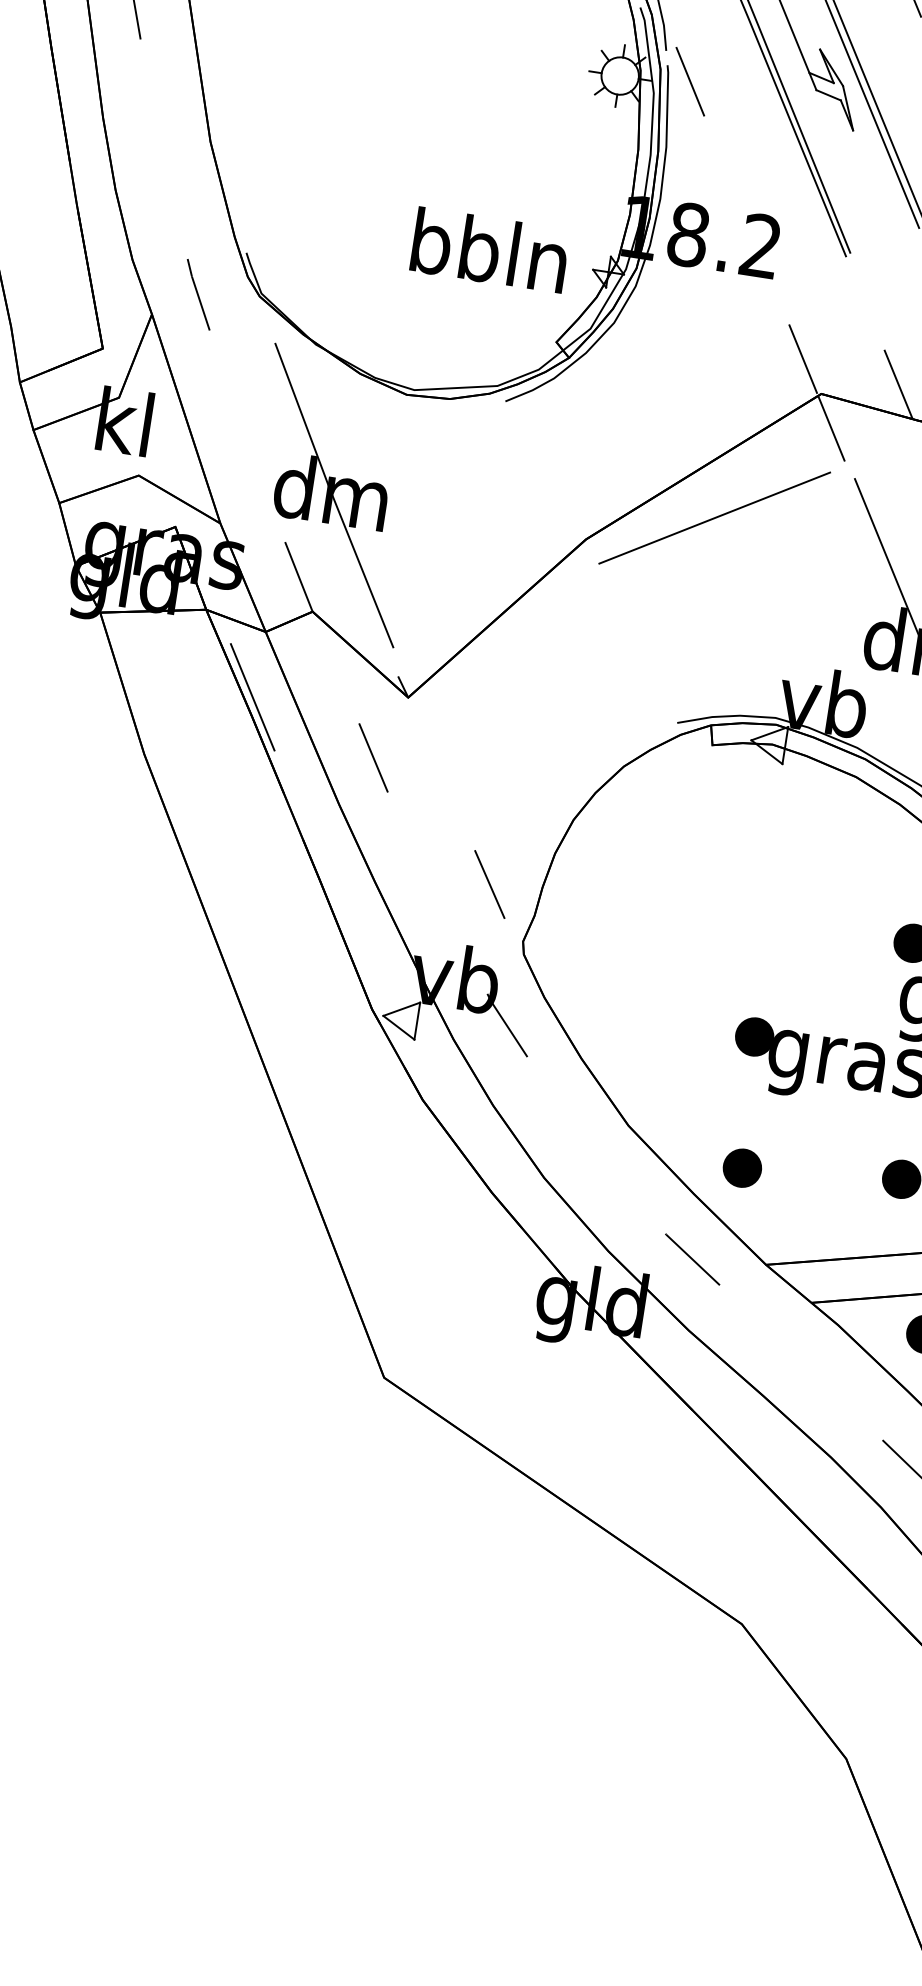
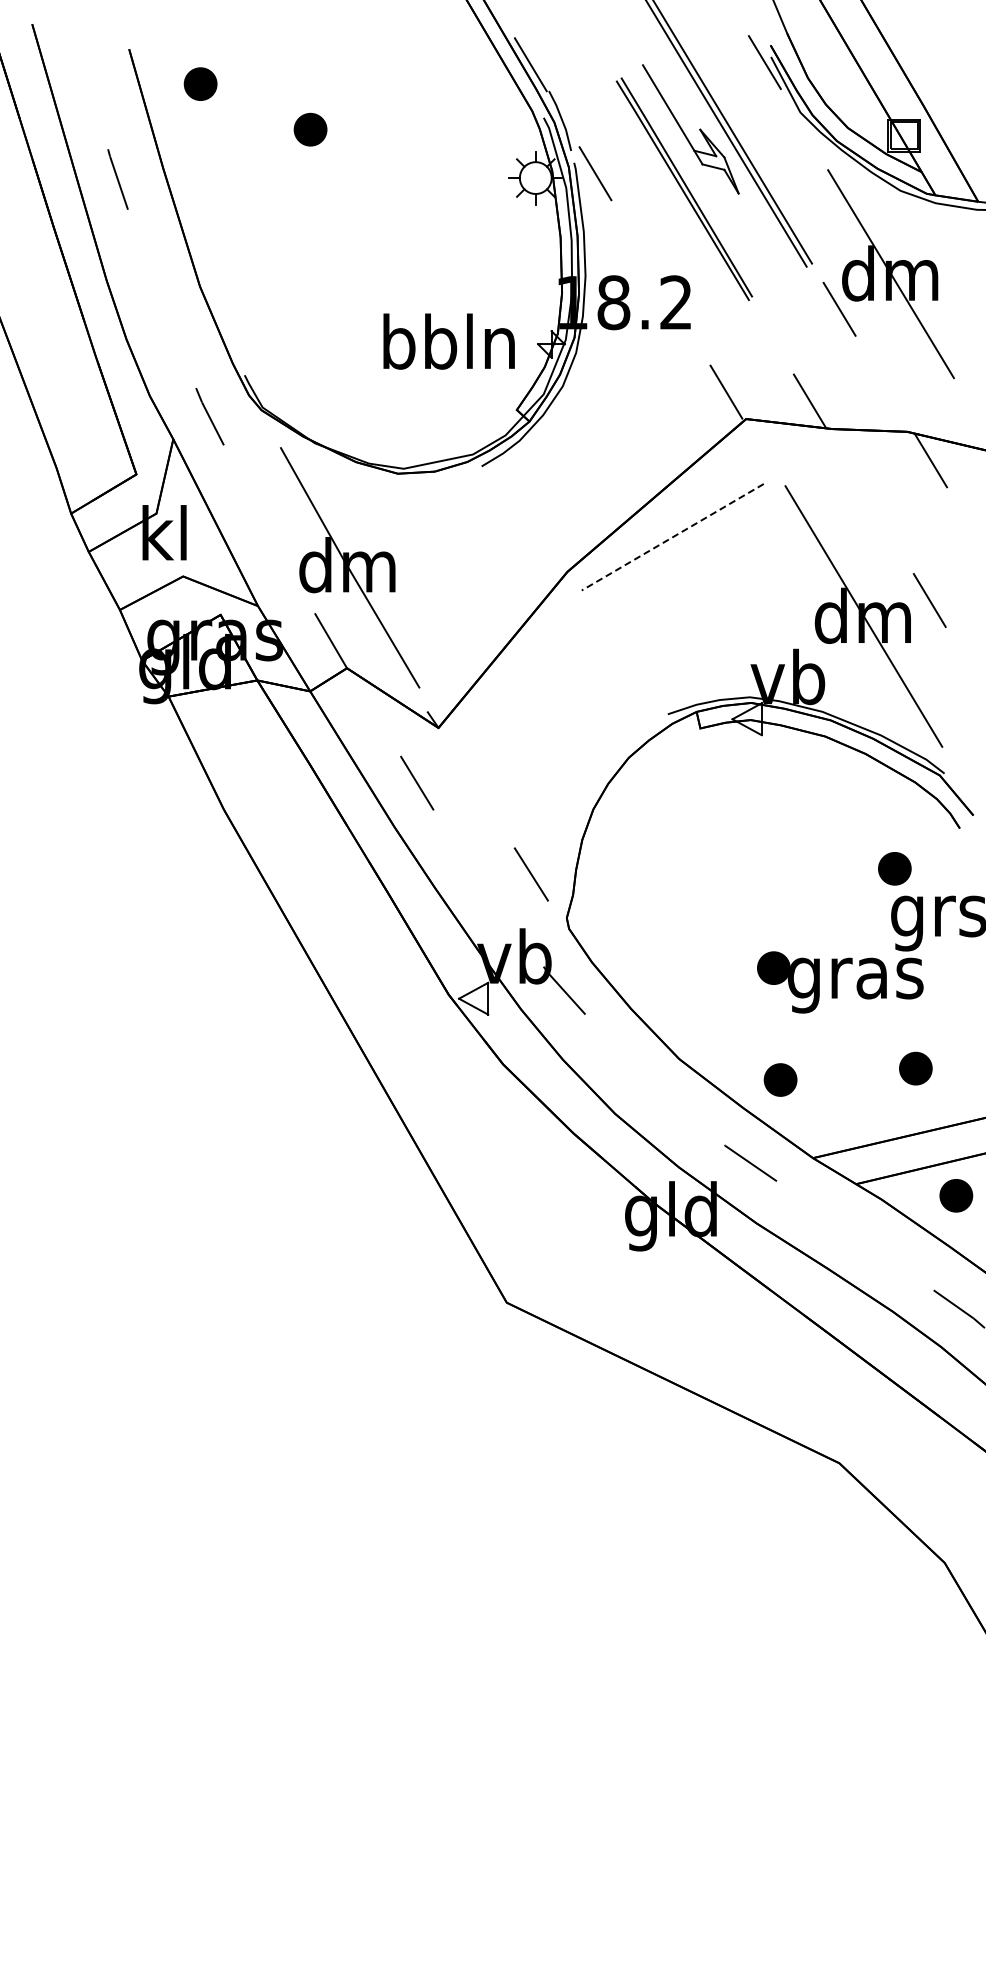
line: (830, 428) -> (758, 446), removed
line: (714, 518) -> (672, 537), solid -> dashed
line: (252, 696) -> (307, 747), removed

